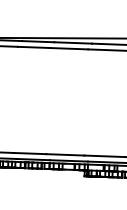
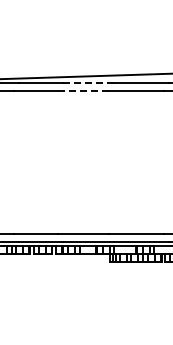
line: (73, 42) -> (88, 82), solid -> dashed
line: (69, 48) -> (83, 90), solid -> dashed

